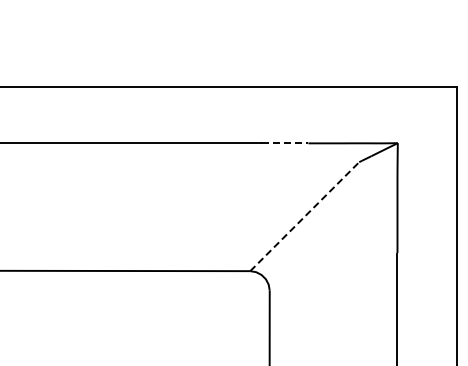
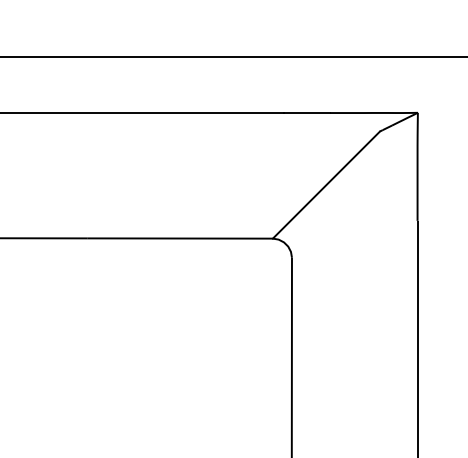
line: (285, 143) -> (307, 113), dashed -> solid
line: (304, 217) -> (326, 185), dashed -> solid

